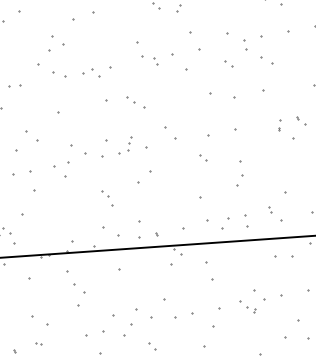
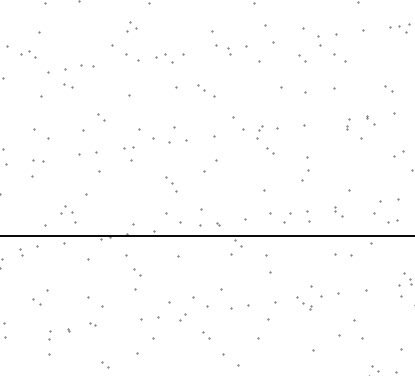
part: (56, 43) -> (131, 26), size x0.62
part: (32, 136) -> (101, 117), size x0.62
part: (129, 144) -> (259, 132), moved
part: (61, 164) -> (128, 147), size x0.62
part: (275, 213) -> (338, 211), size x0.62
part: (79, 288) -> (137, 272), size x0.62
part: (127, 330) -> (182, 317), size x0.62

